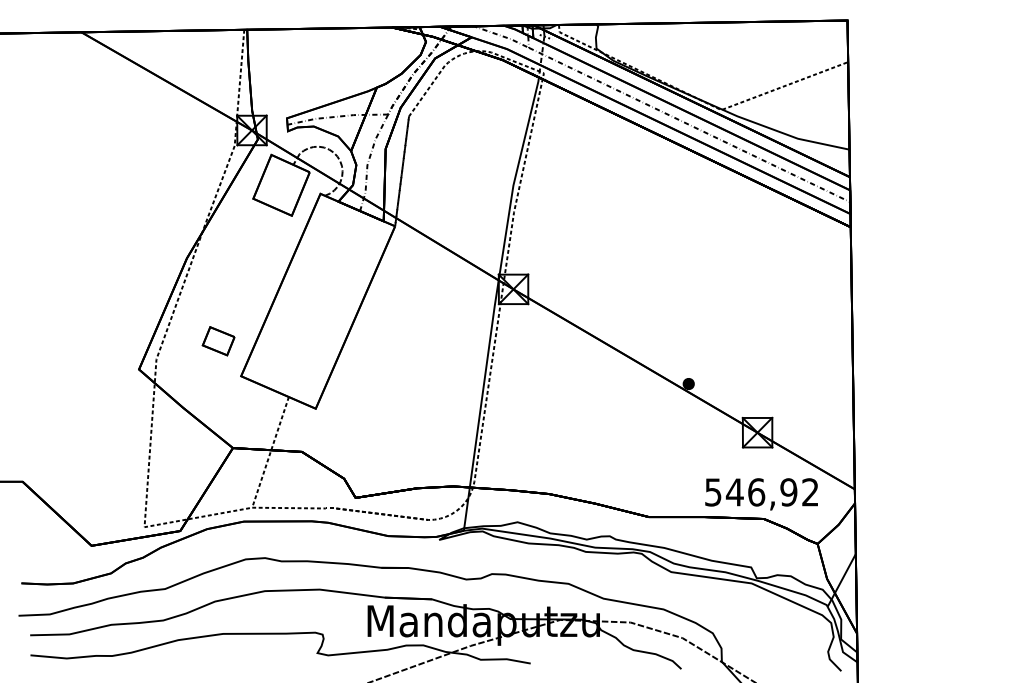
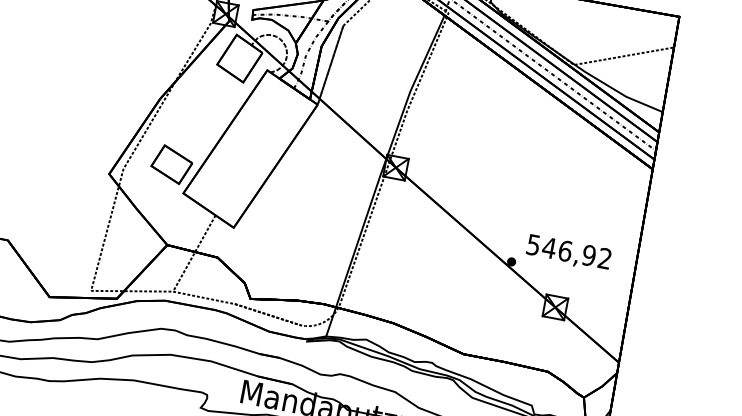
part: (218, 340) -> (171, 163), size x1.67
text: (761, 494) -> (568, 253), moved

